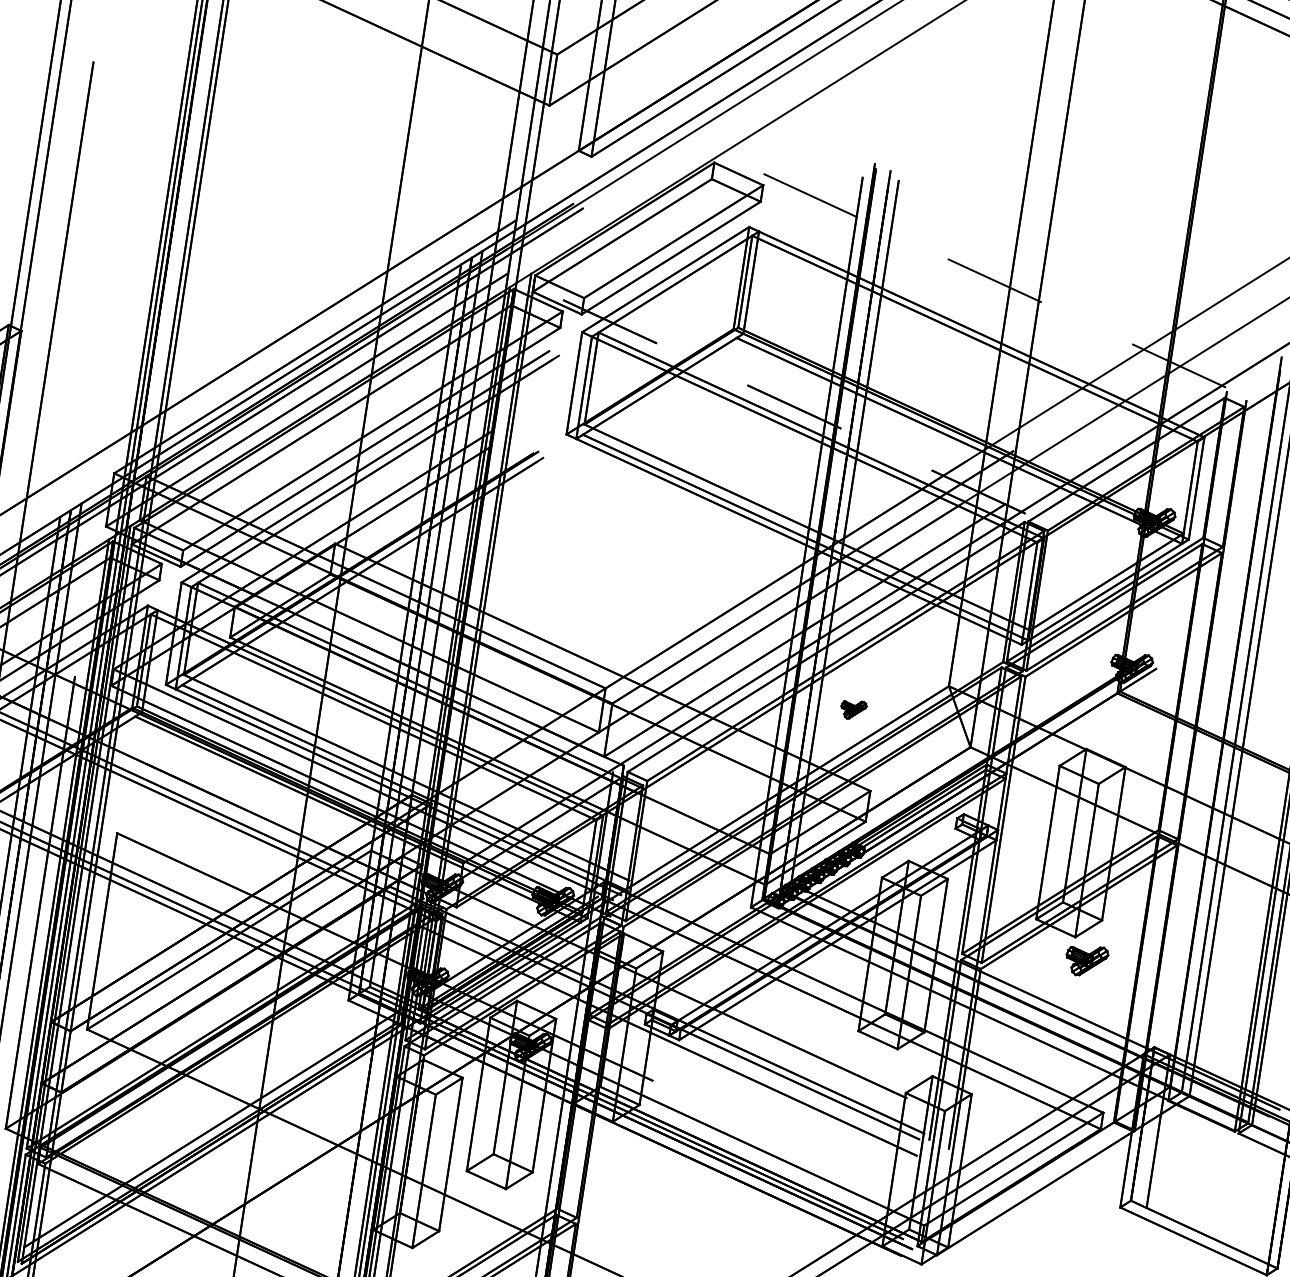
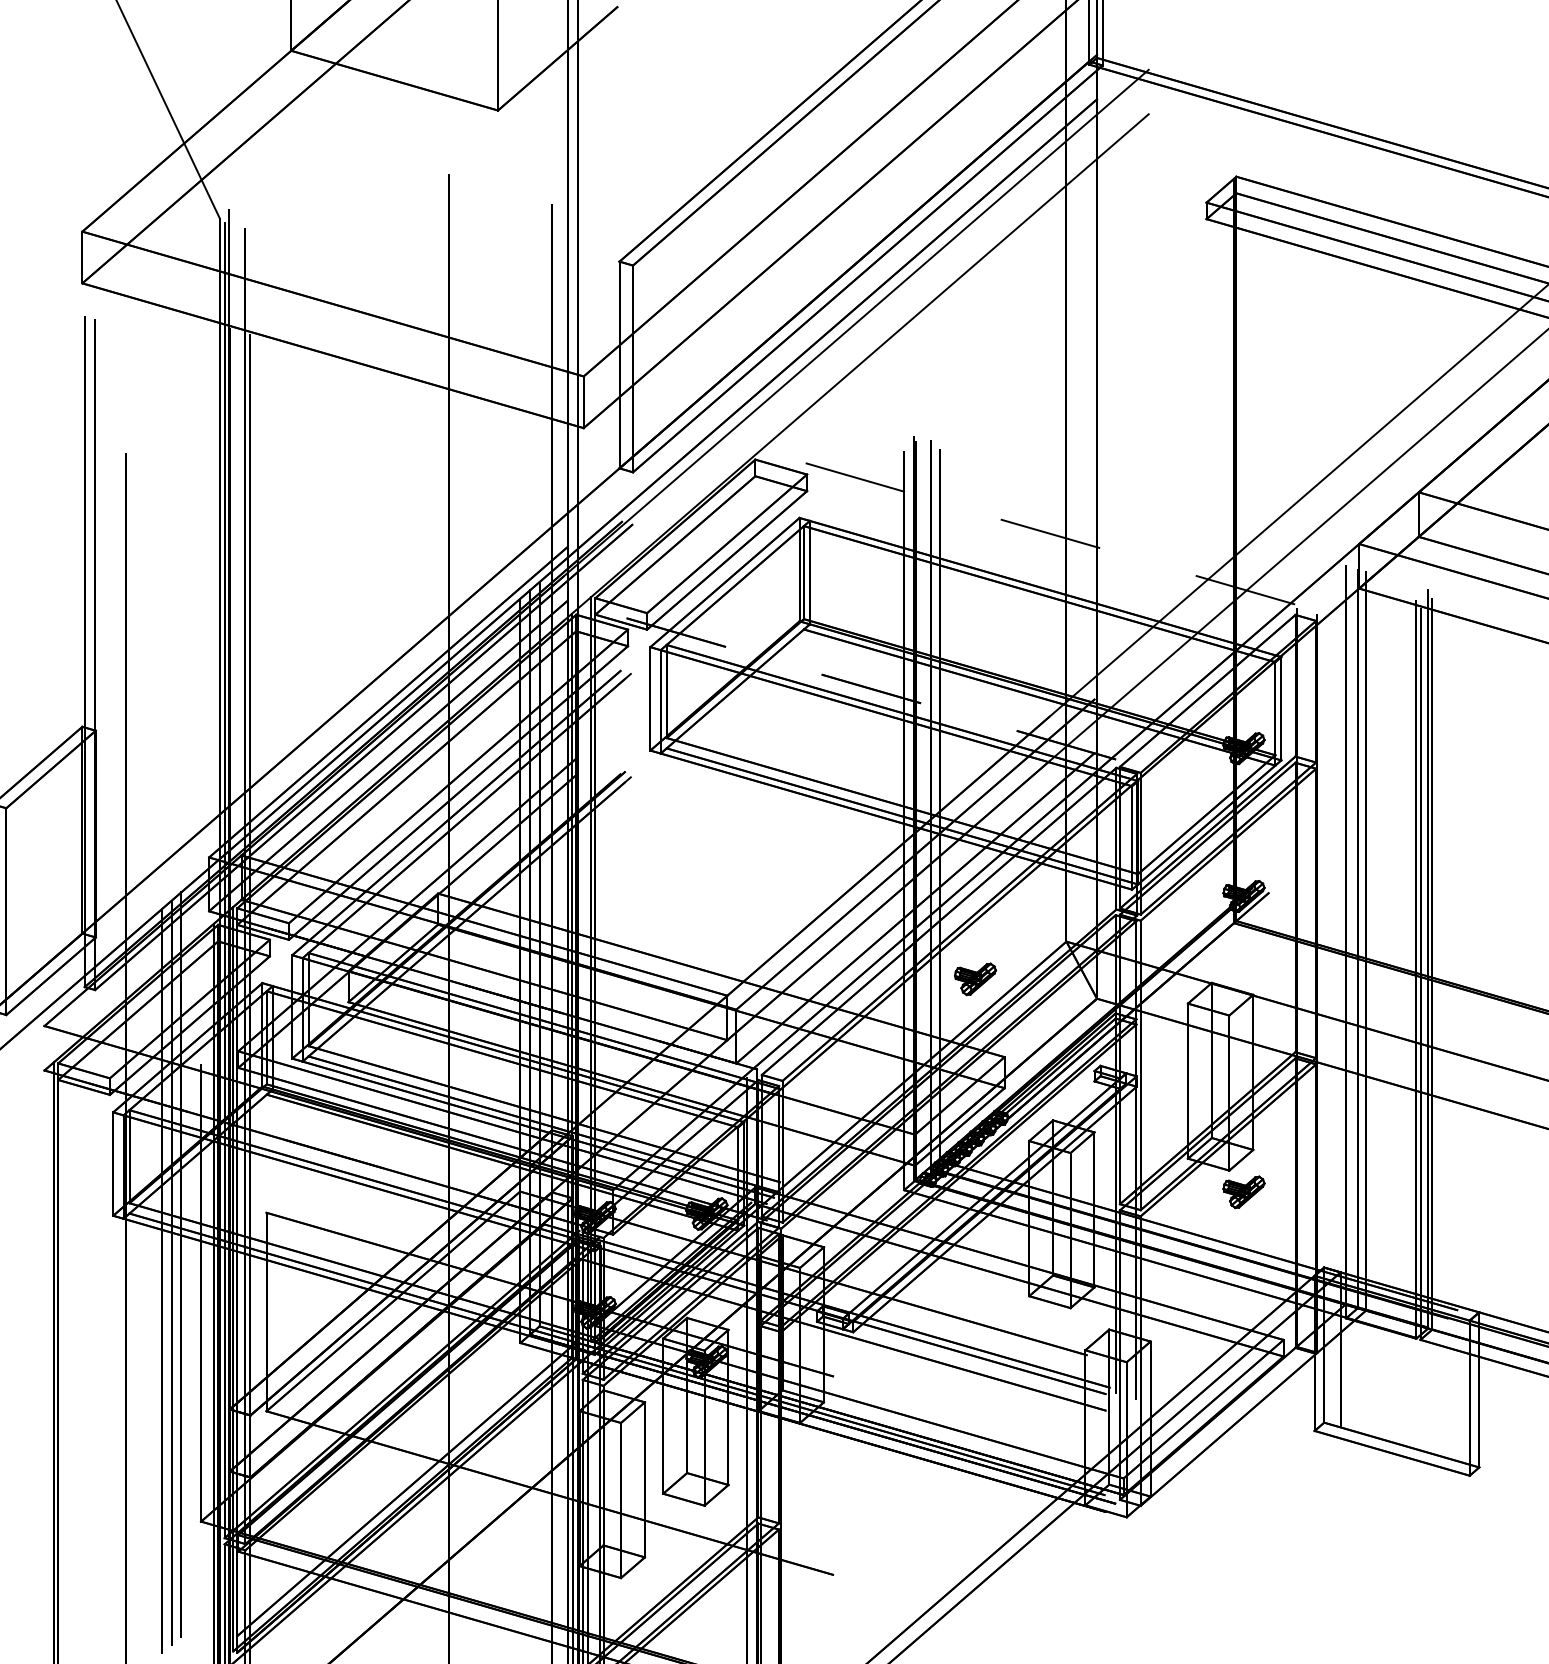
part: (853, 709) -> (975, 979), size x1.67

